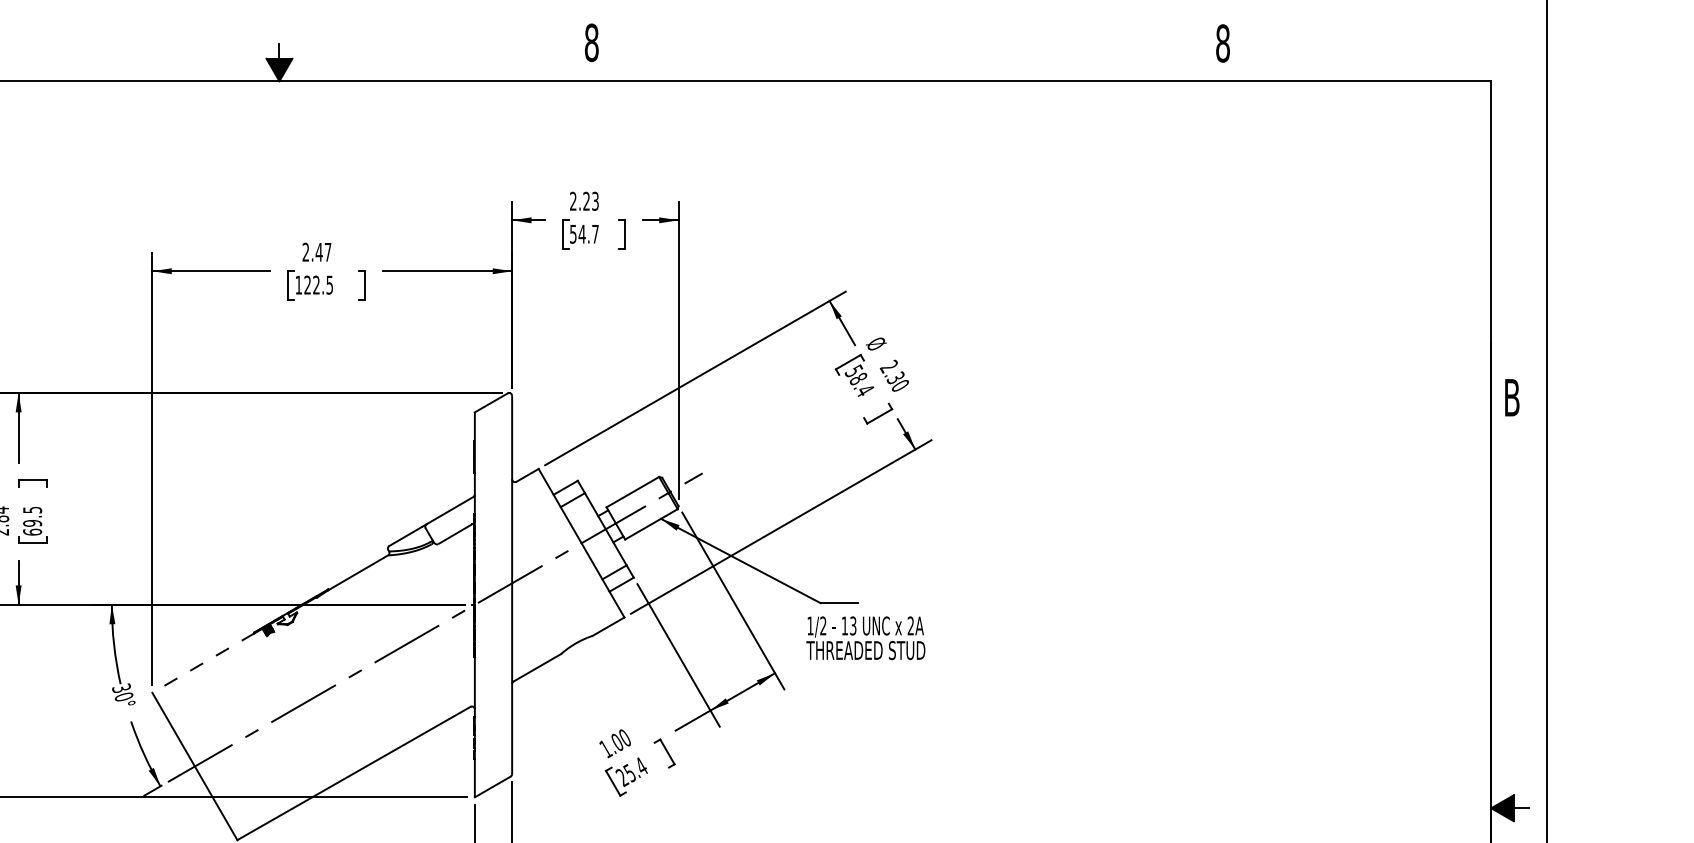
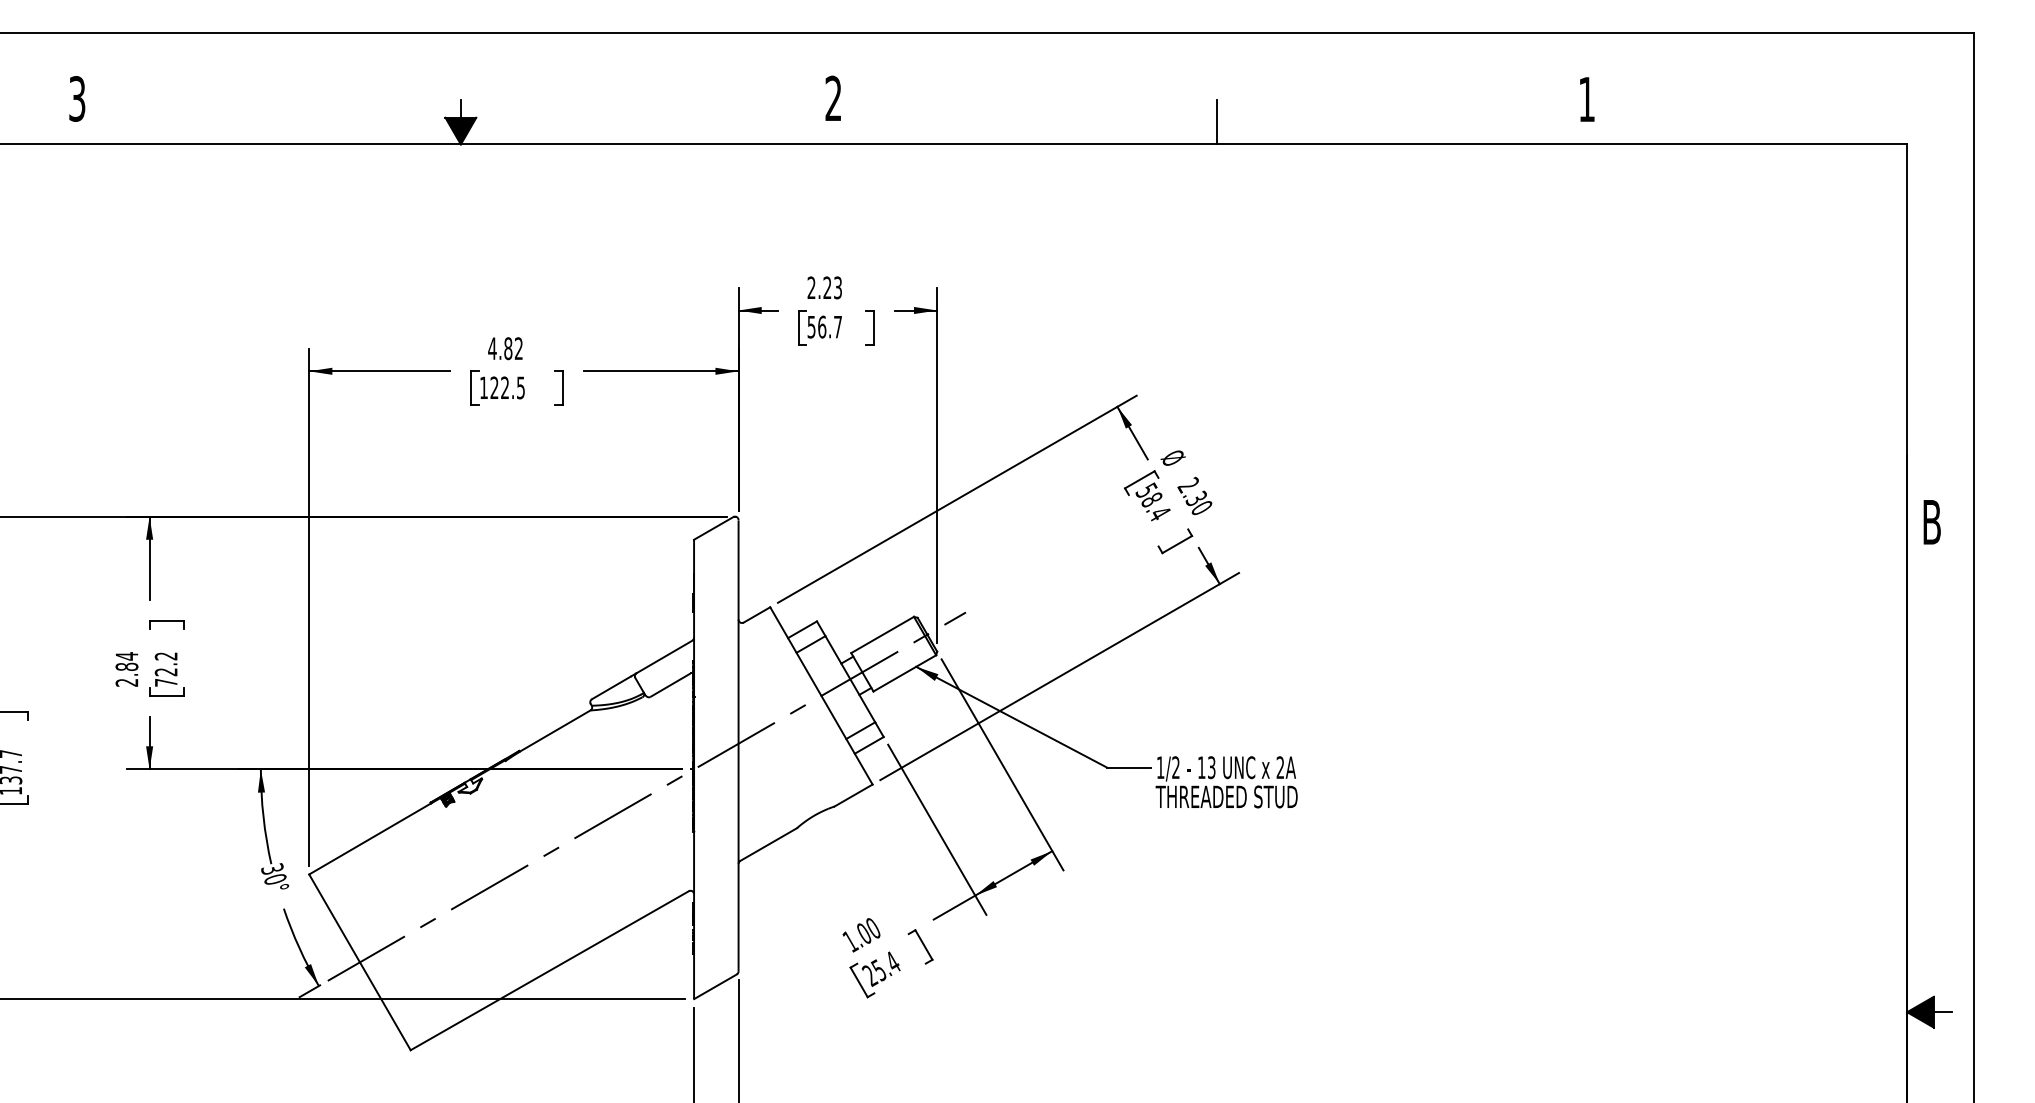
text: (591, 42) -> (833, 98), 8 -> 2
text: (1222, 43) -> (1586, 99), 8 -> 1
line: (913, 61) -> (1217, 121), added
text: (581, 233) -> (821, 326), 54.7 -> 56.7
text: (316, 252) -> (505, 348), 2.47 -> 4.82
text: (31, 521) -> (165, 669), 69.5 -> 72.2
text: (865, 638) -> (1226, 782), moved
line: (203, 662) -> (370, 838), dashed -> solid

